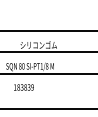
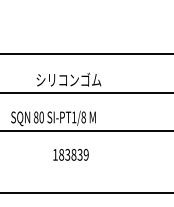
text: (23, 87) -> (70, 154), moved

